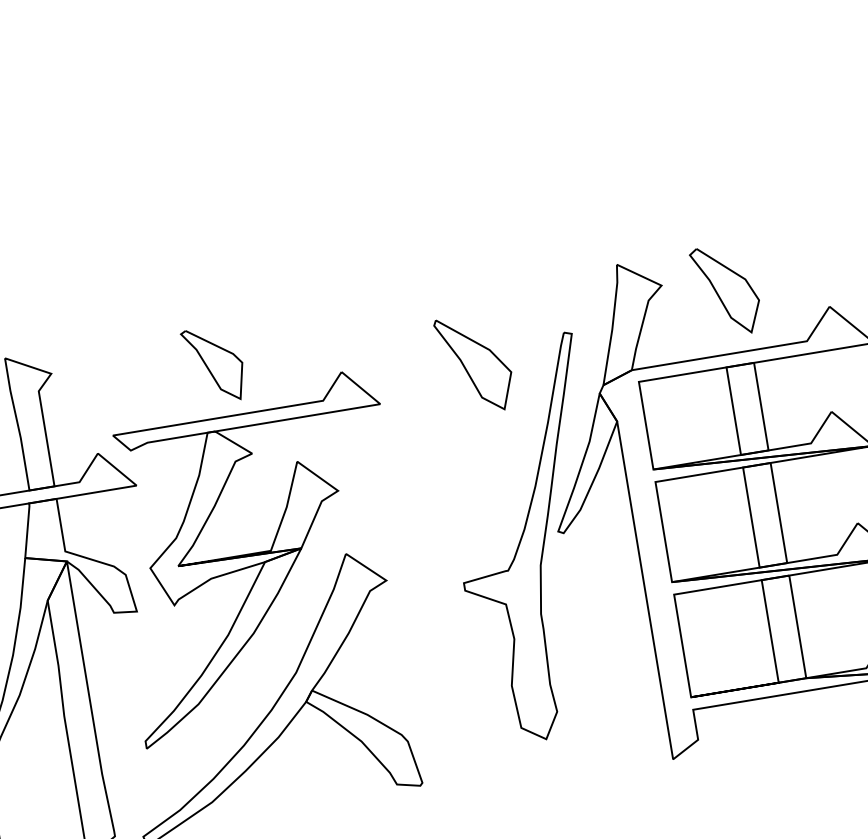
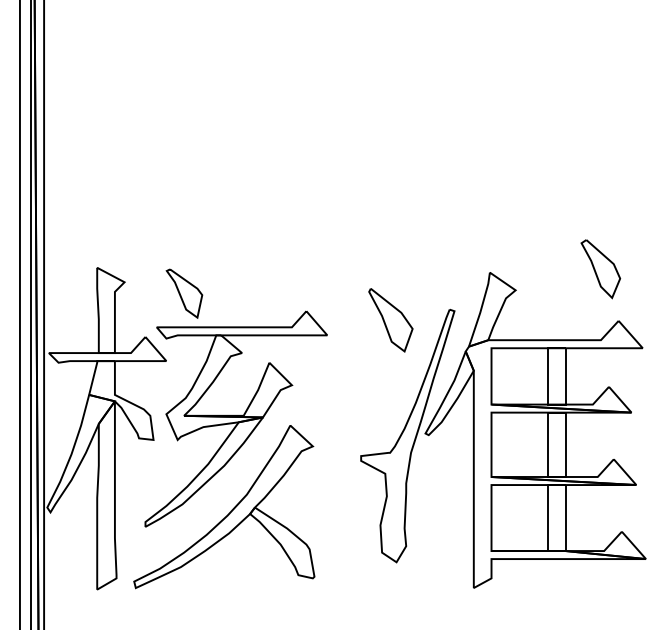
part: (726, 291) -> (600, 269), moved
part: (214, 364) -> (184, 293), moved

